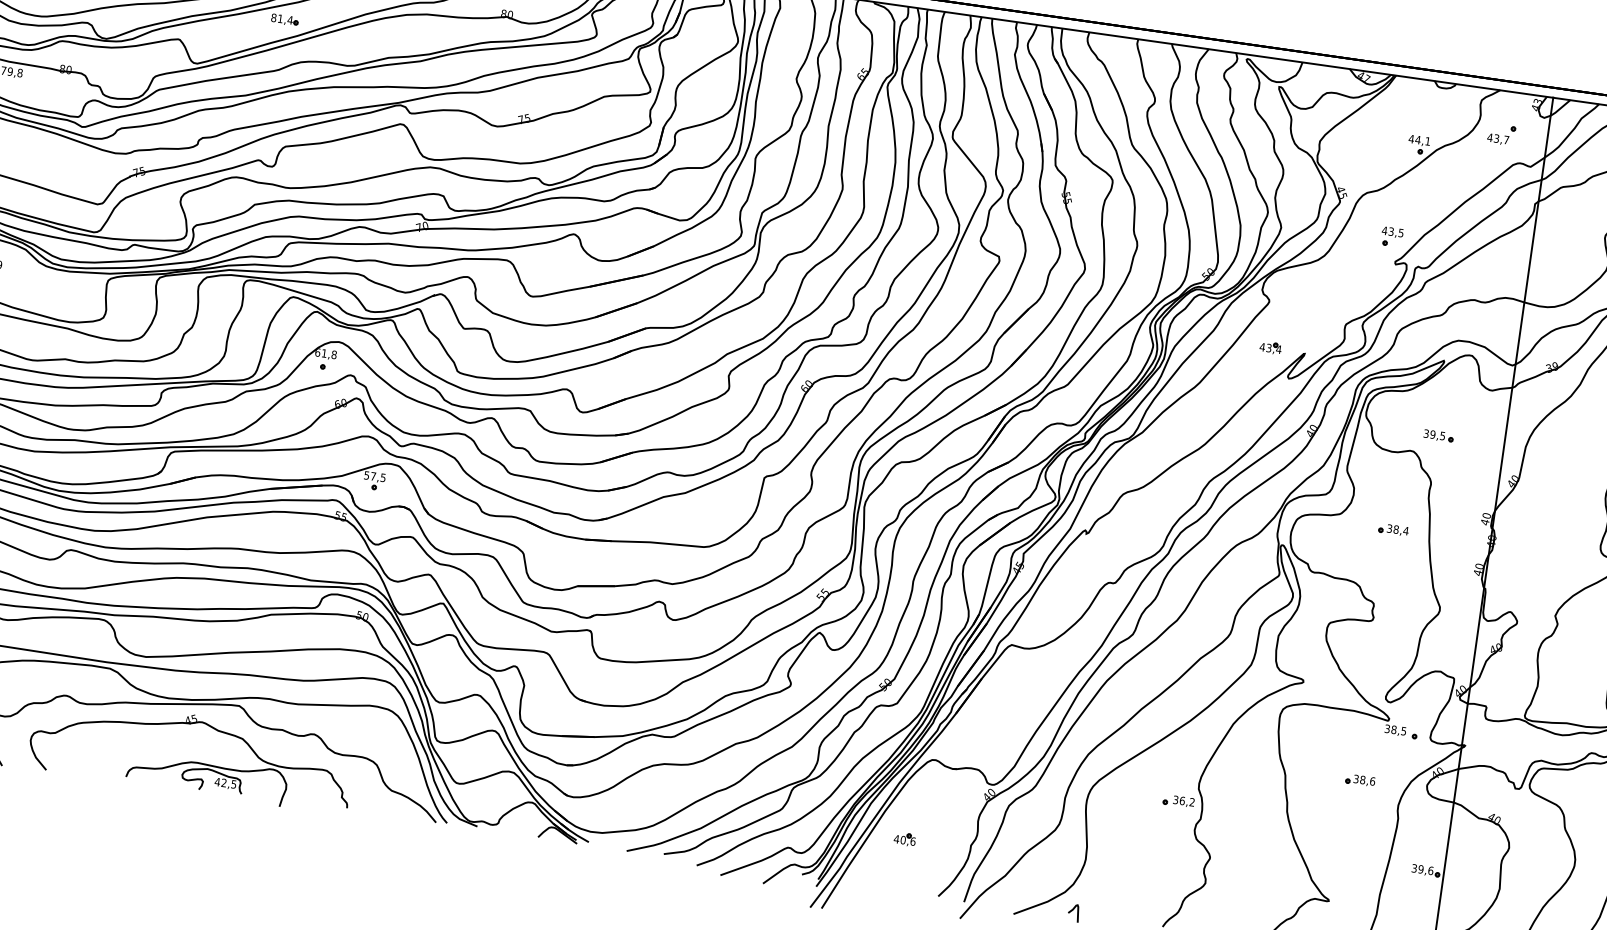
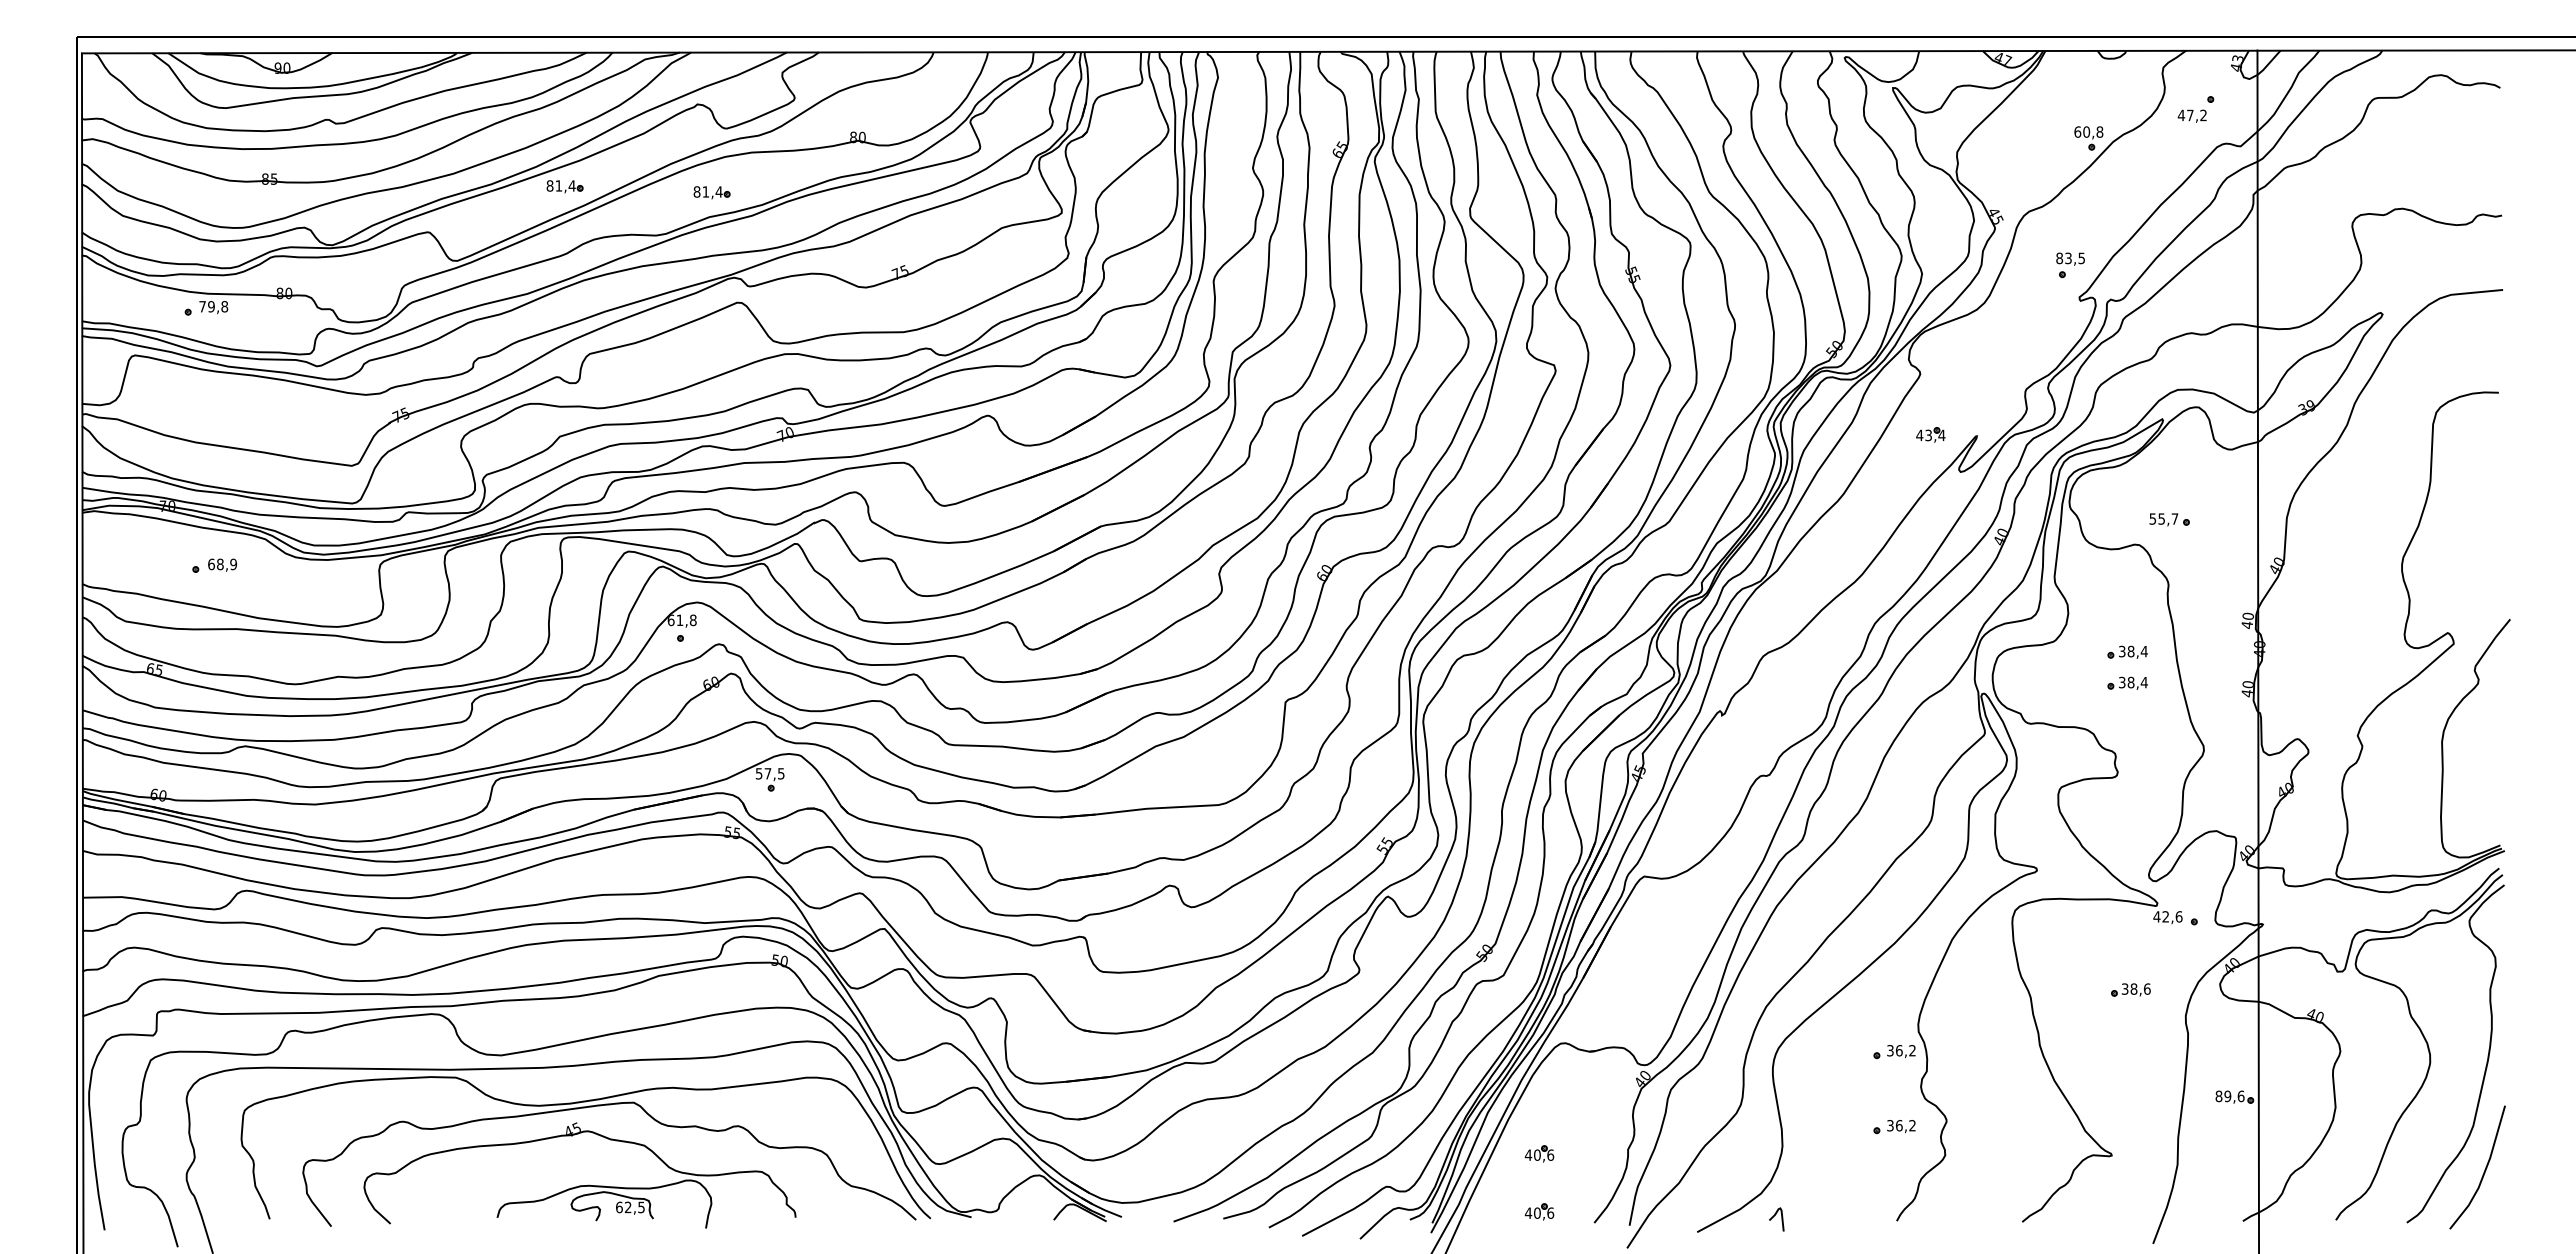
part: (392, 39) -> (711, 192), added
text: (1419, 139) -> (2088, 131), 44,1 -> 60,8
text: (1501, 139) -> (2196, 115), 43,7 -> 47,2
text: (1384, 230) -> (2059, 258), 43,5 -> 83,5
text: (1434, 434) -> (2163, 518), 39,5 -> 55,7
part: (1390, 552) -> (2127, 682), added
text: (1395, 729) -> (2167, 916), 38,5 -> 42,6
text: (216, 782) -> (618, 1207), 42,5 -> 62,5
part: (1170, 857) -> (1894, 1127), added
text: (1414, 868) -> (2218, 1096), 39,6 -> 89,6
part: (898, 882) -> (1539, 1211), added

